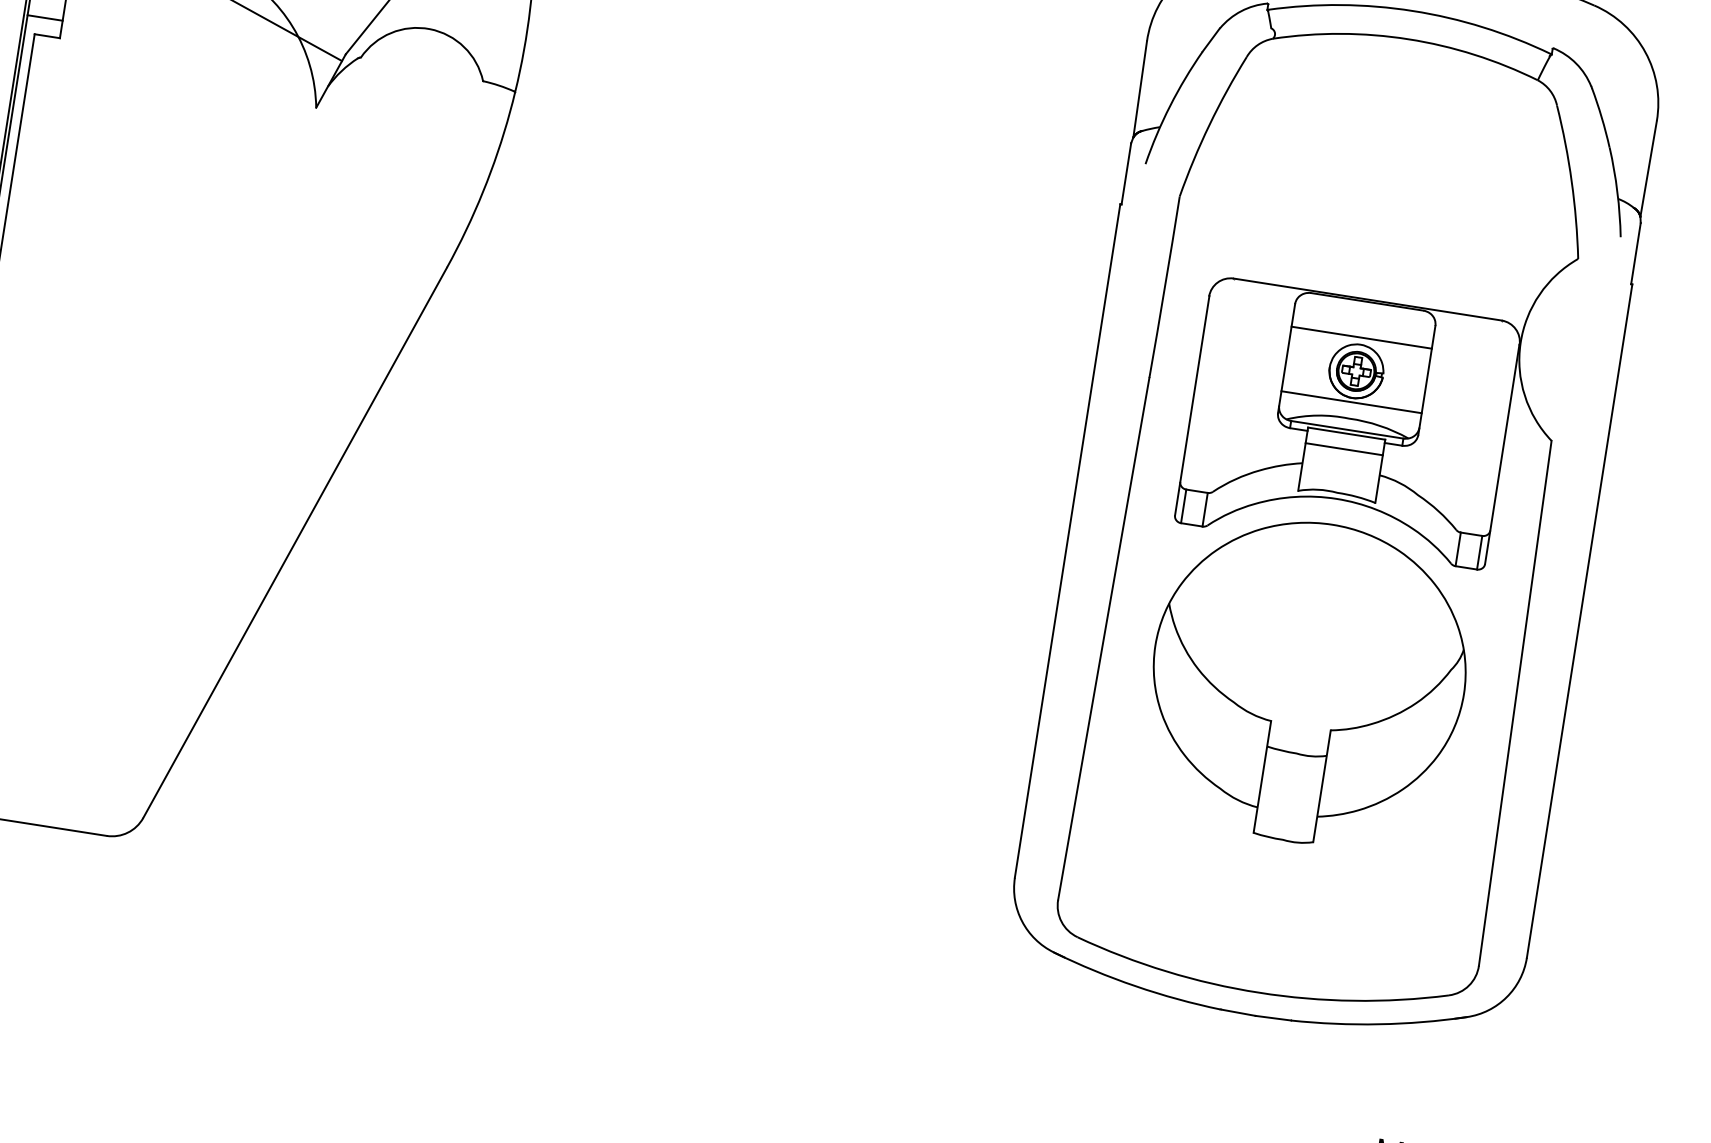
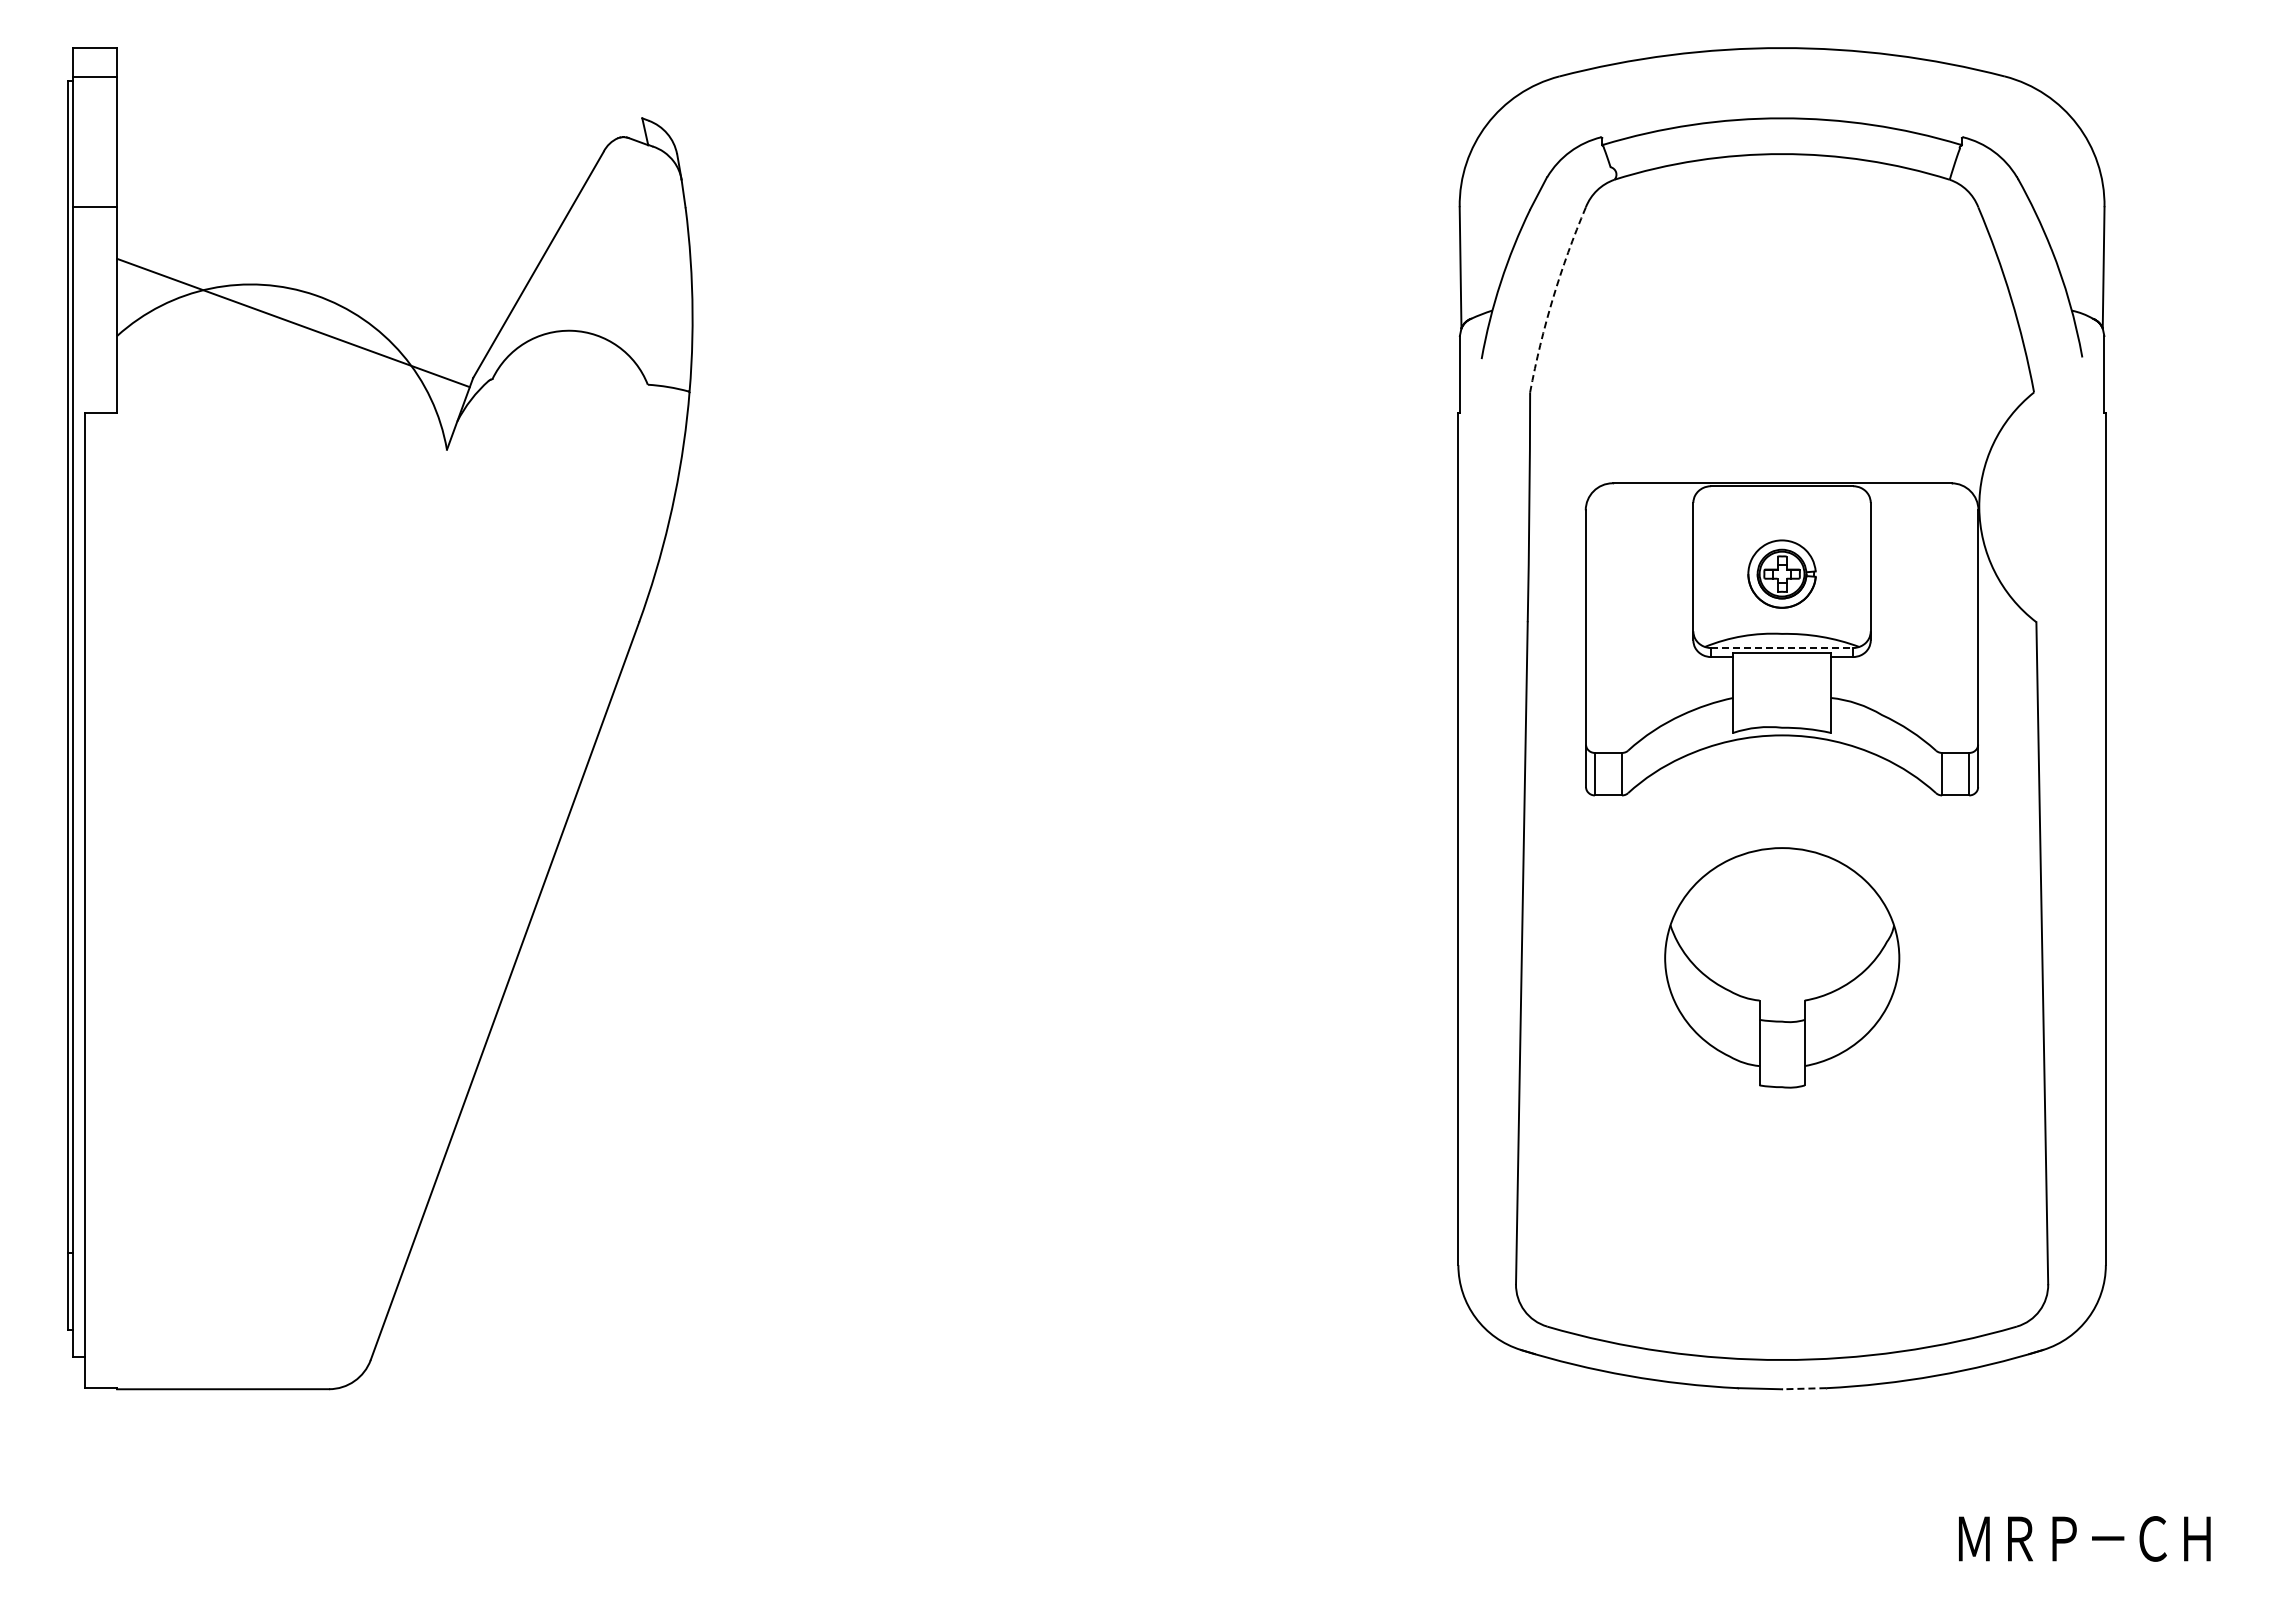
line: (44, 18) -> (94, 391), removed
arc: (1209, 125) -> (1553, 298), solid -> dashed
line: (1361, 337) -> (1781, 531), removed
line: (1351, 402) -> (1781, 613), removed
line: (1347, 430) -> (1782, 648), solid -> dashed
line: (1343, 449) -> (1781, 672), removed
part: (1308, 682) -> (1782, 967), size x0.6
line: (1272, 1017) -> (1803, 1388), solid -> dashed

